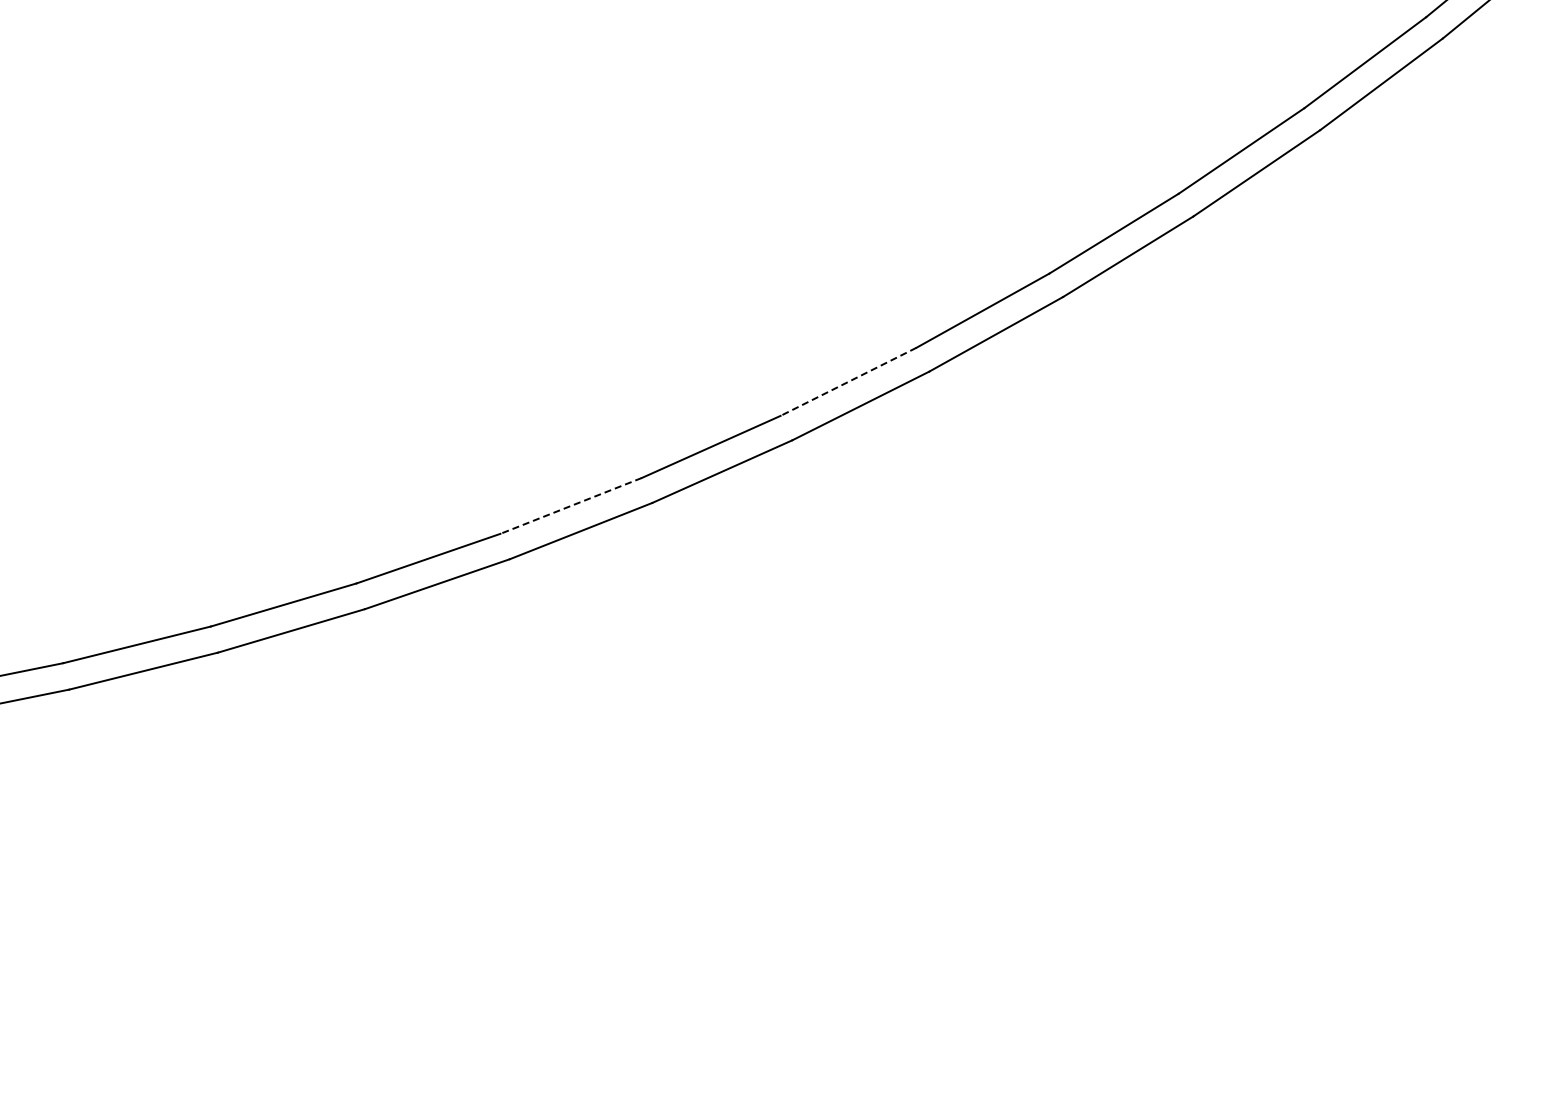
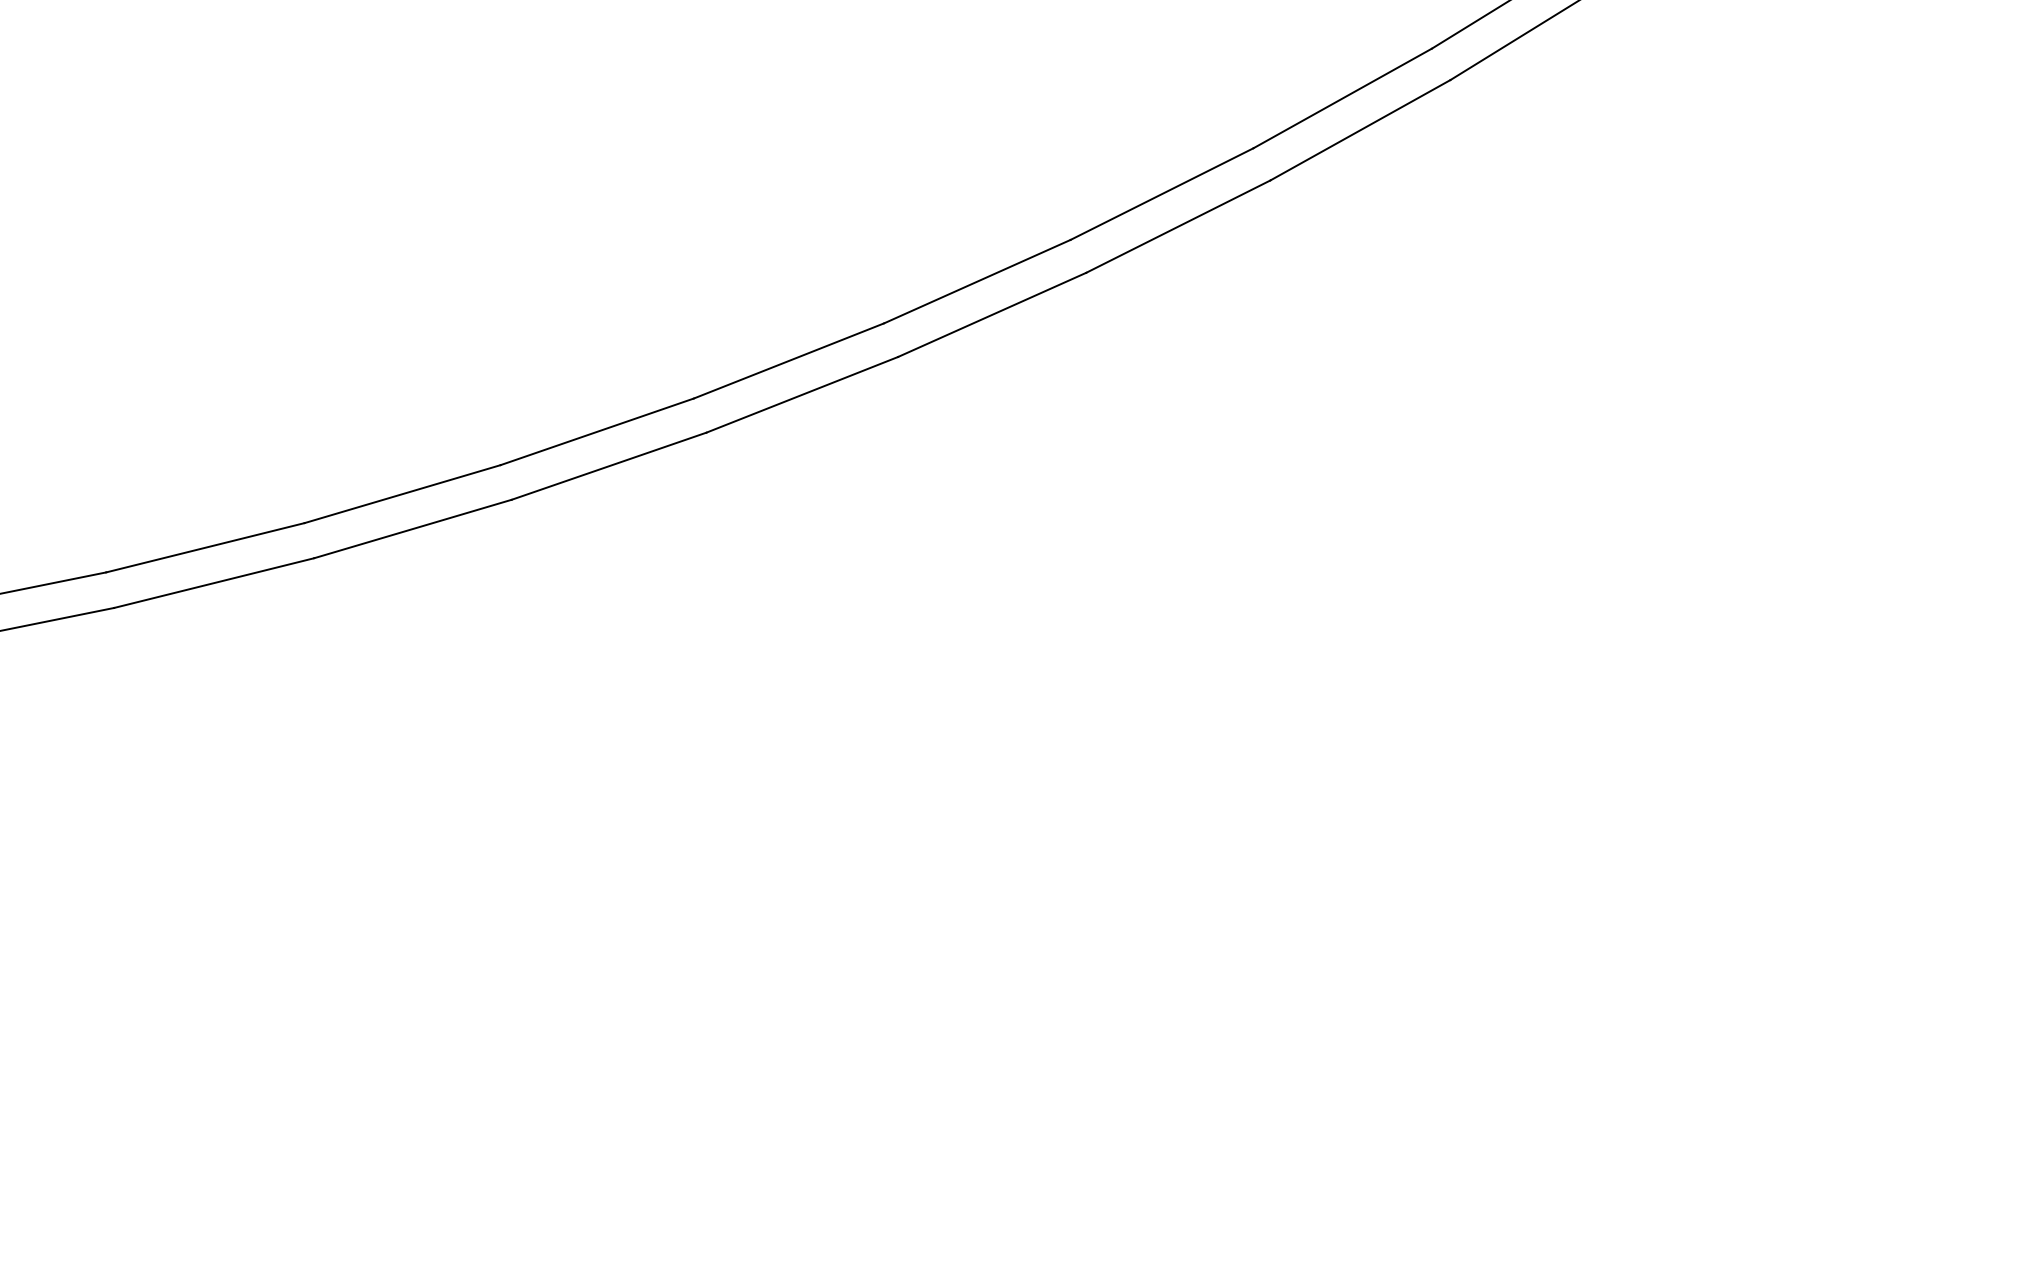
line: (848, 382) -> (1161, 195), dashed -> solid
line: (570, 506) -> (788, 361), dashed -> solid

